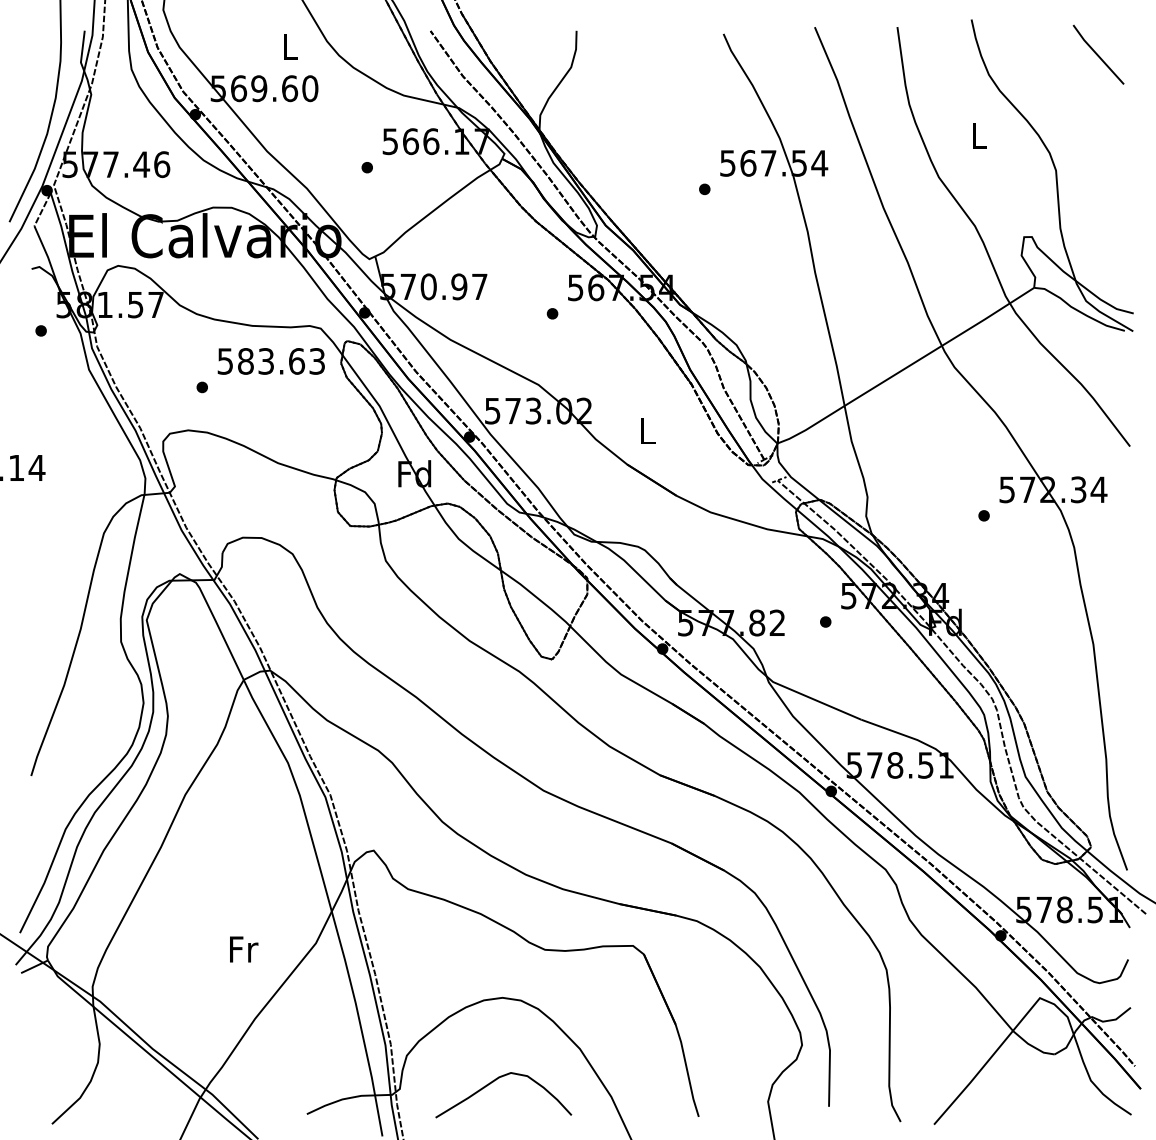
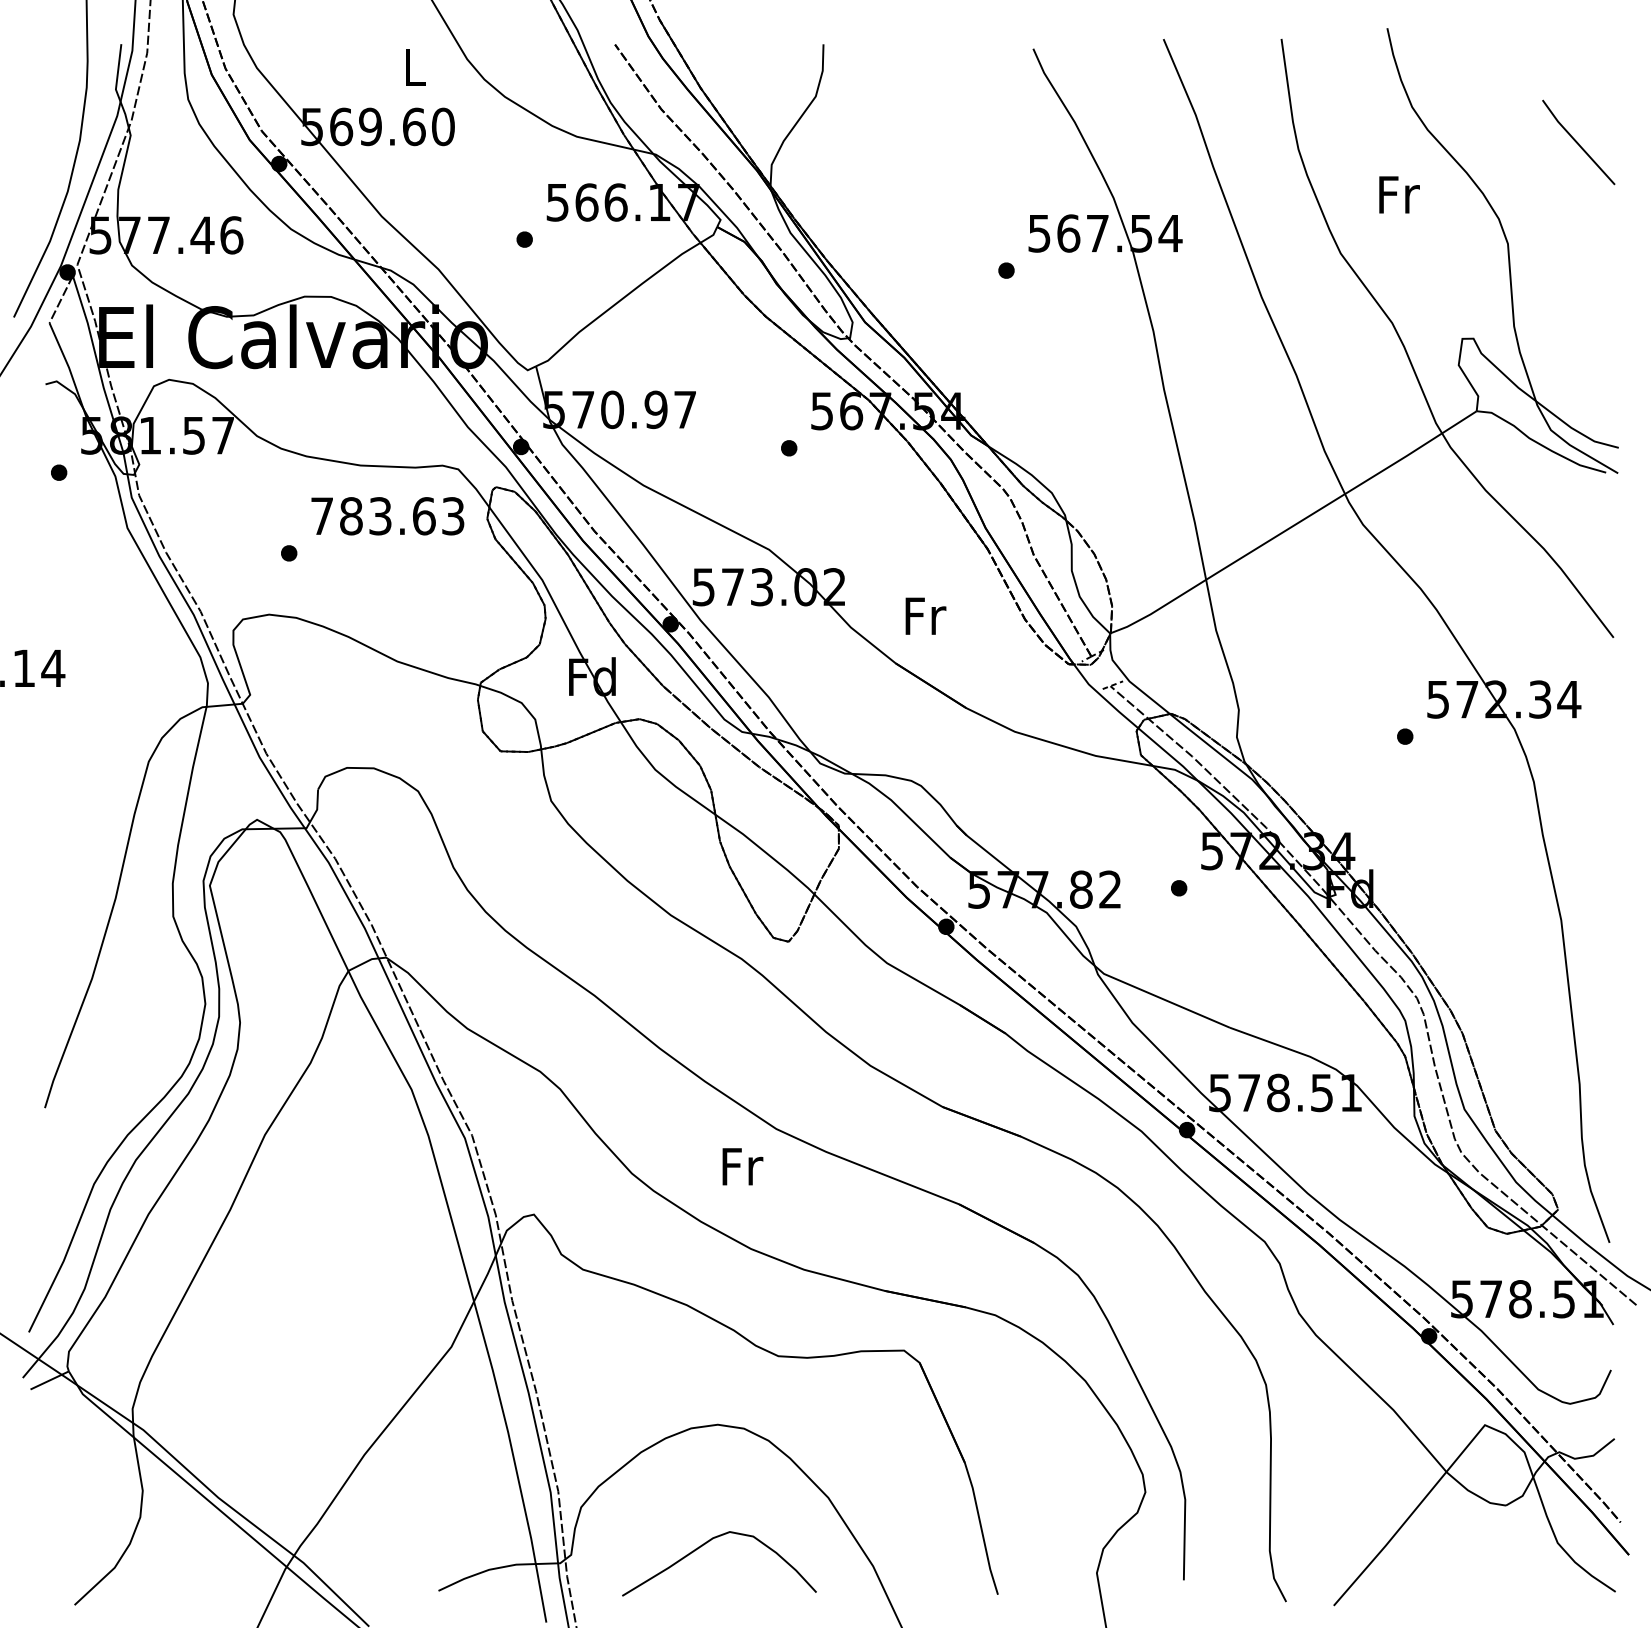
line: (1098, 54) -> (1578, 142), moved
text: (980, 136) -> (1399, 194), L -> Fr
text: (224, 361) -> (321, 516), 583.63 -> 783.63
text: (648, 430) -> (925, 615), L -> Fr
text: (243, 949) -> (742, 1166), moved

